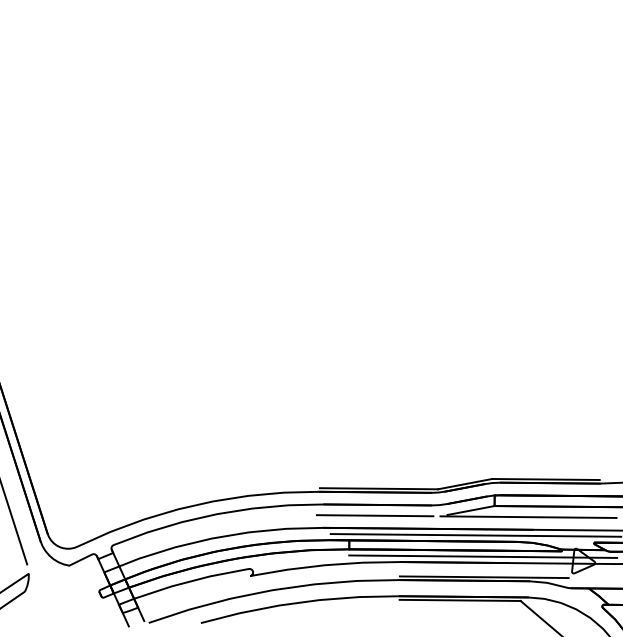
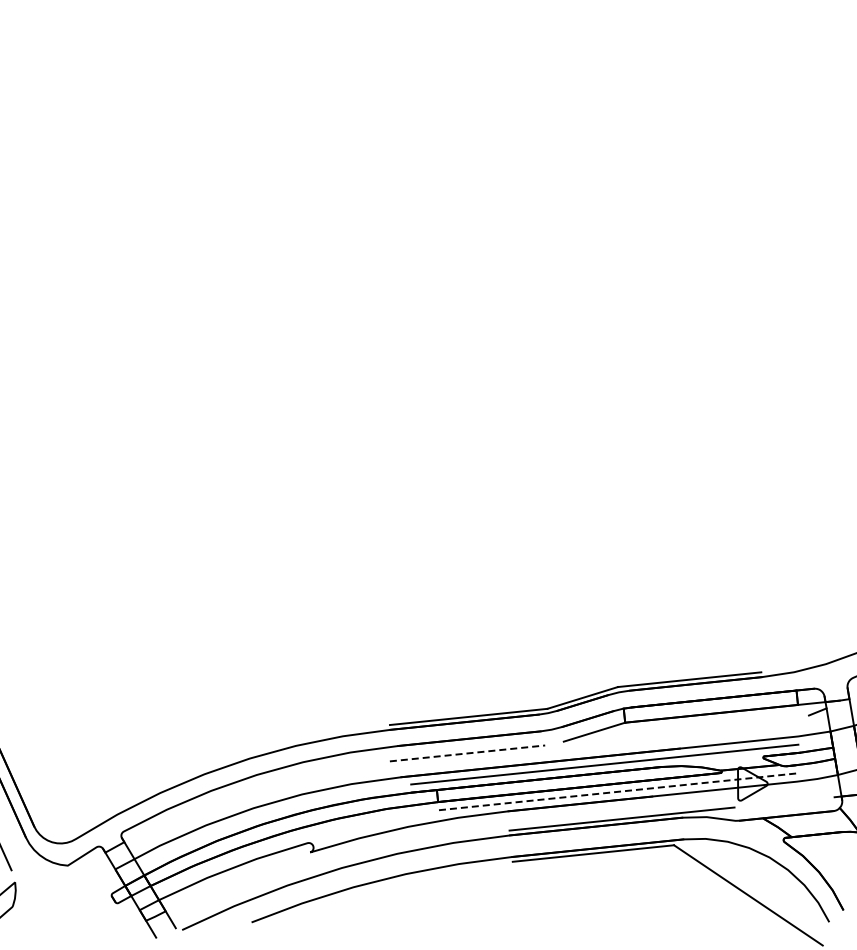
line: (375, 515) -> (468, 753), solid -> dashed
line: (528, 517) -> (671, 732), removed
line: (483, 556) -> (617, 791), solid -> dashed

